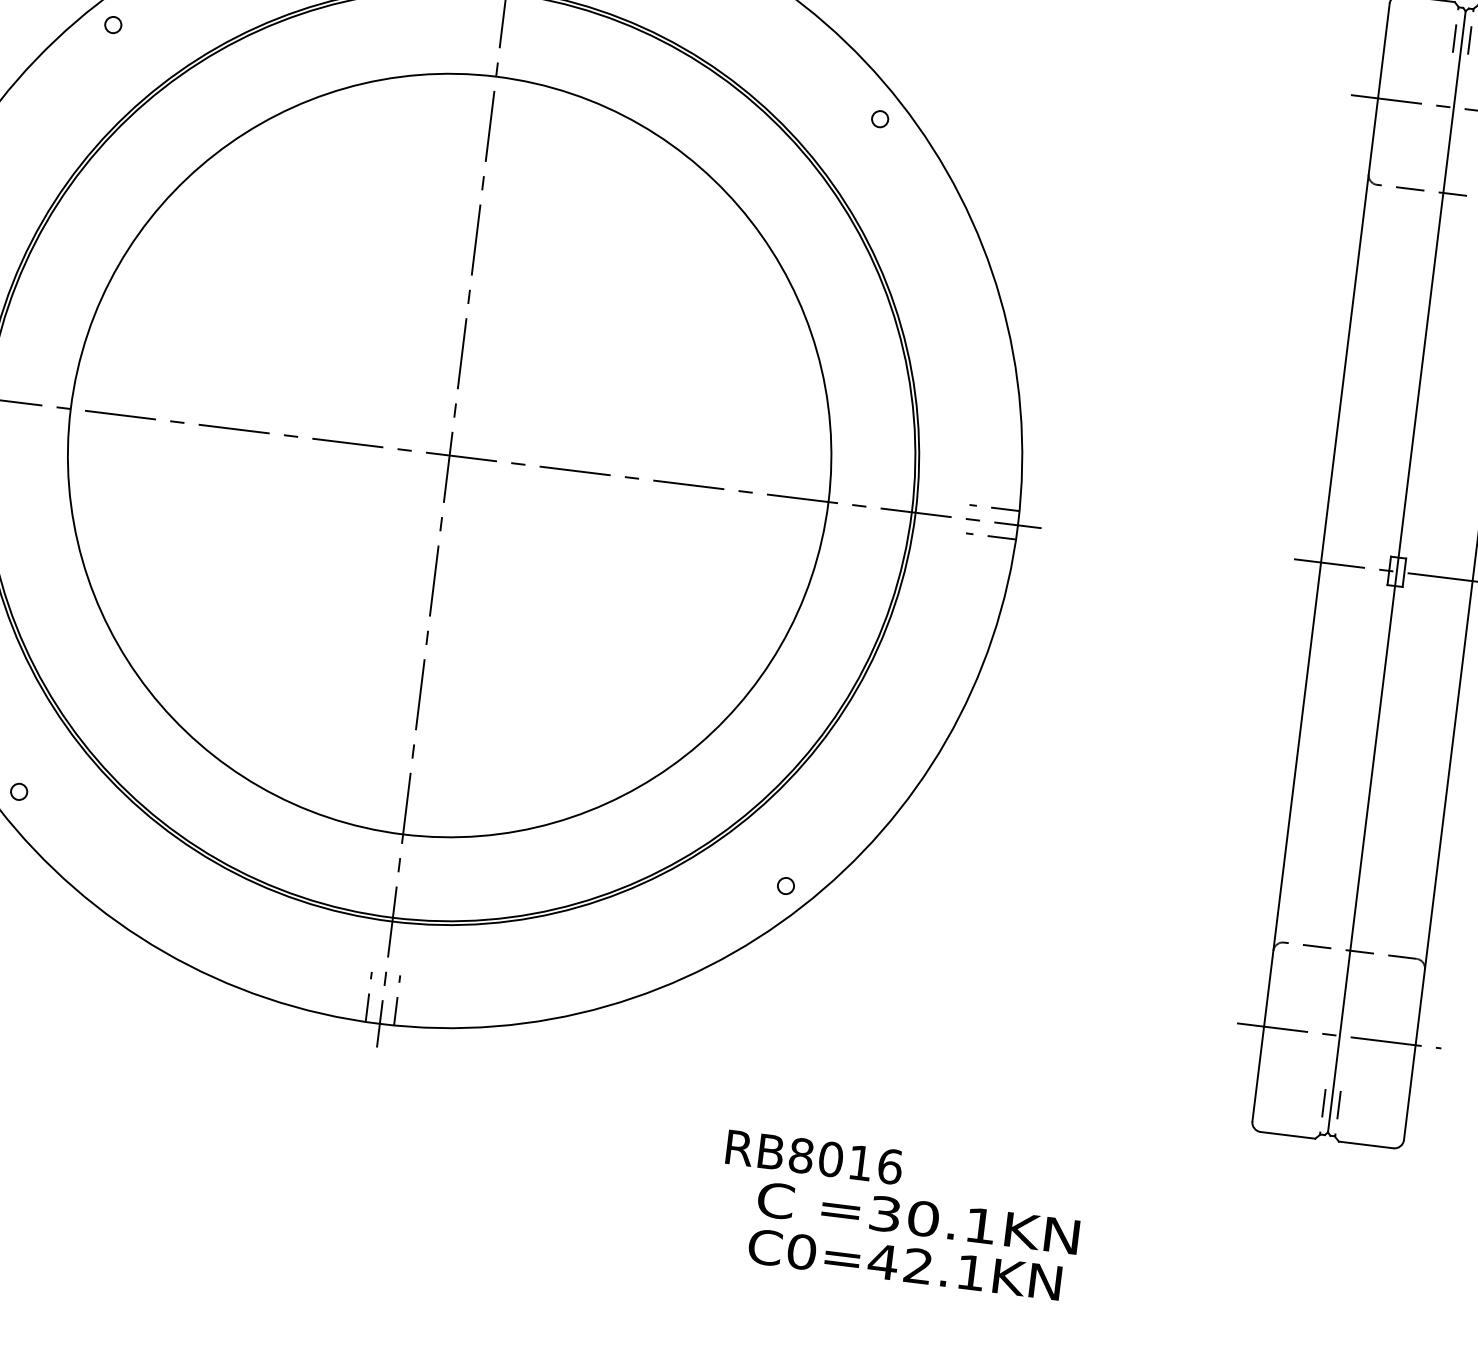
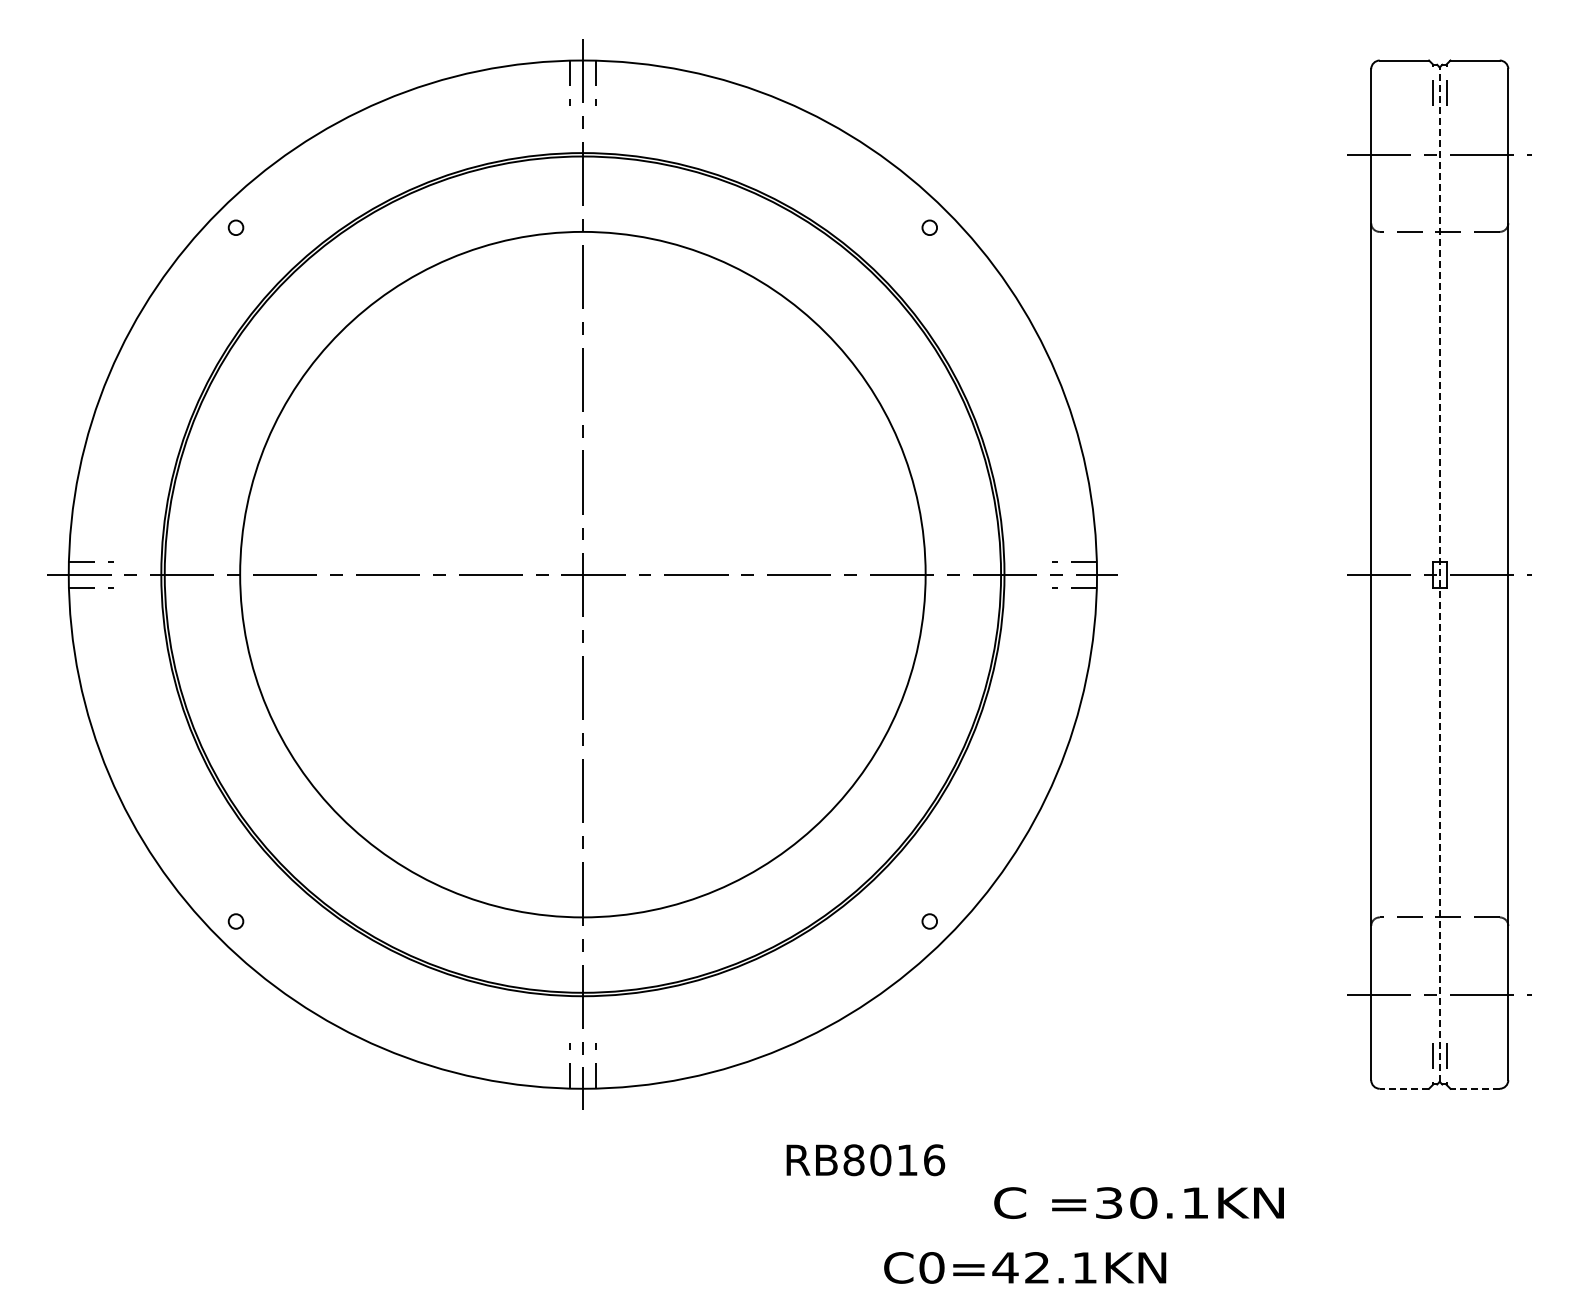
line: (1396, 571) -> (1439, 574), solid -> dashed
line: (1288, 1135) -> (1404, 1088), solid -> dashed
line: (1366, 1144) -> (1475, 1088), solid -> dashed
text: (814, 1157) -> (865, 1160), moved
text: (917, 1217) -> (1138, 1202), moved
text: (905, 1264) -> (1025, 1267), moved

